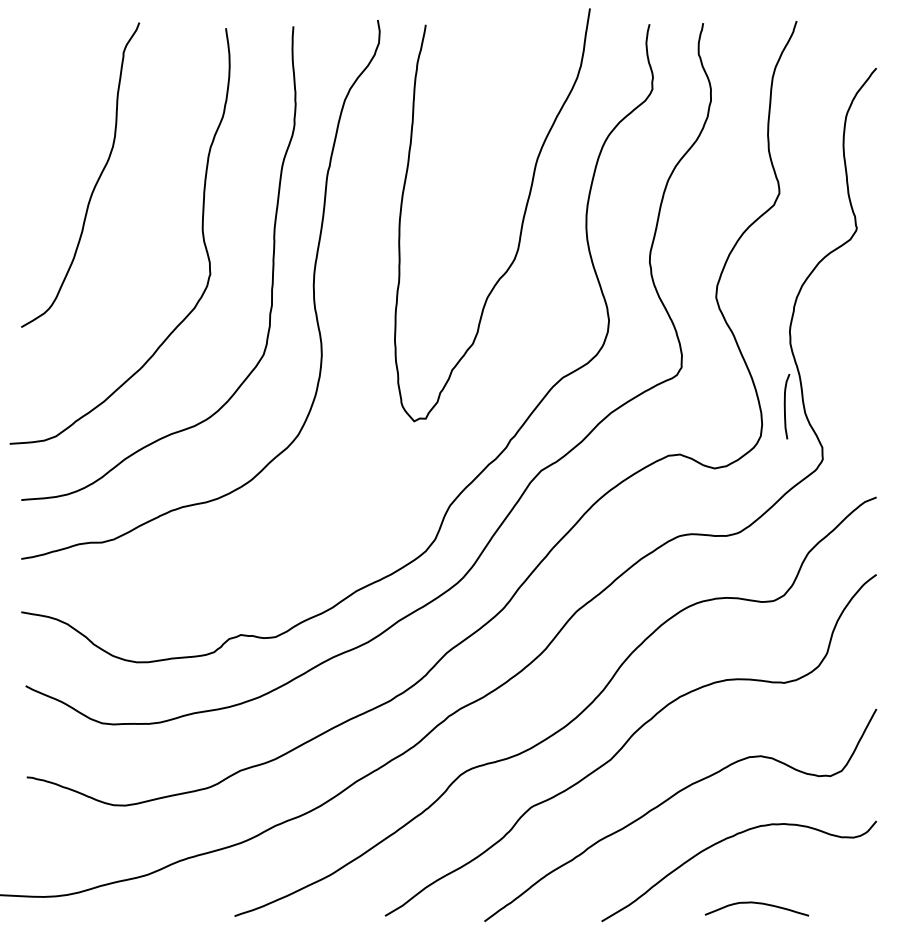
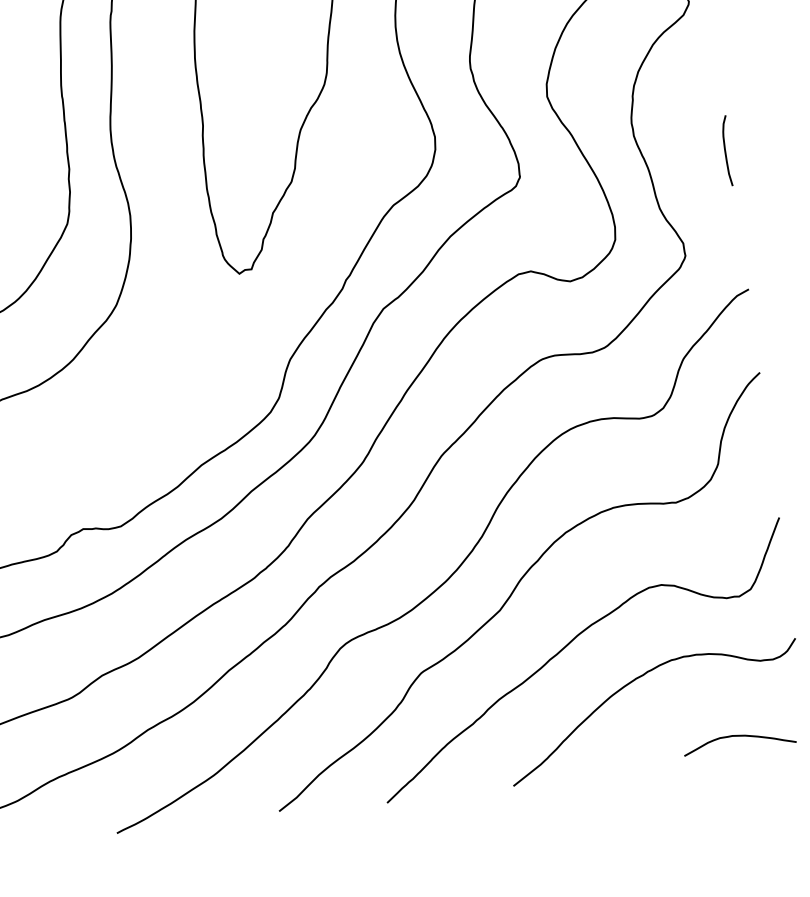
curve: (785, 406) -> (725, 150), moved
curve: (758, 904) -> (740, 737), moved

